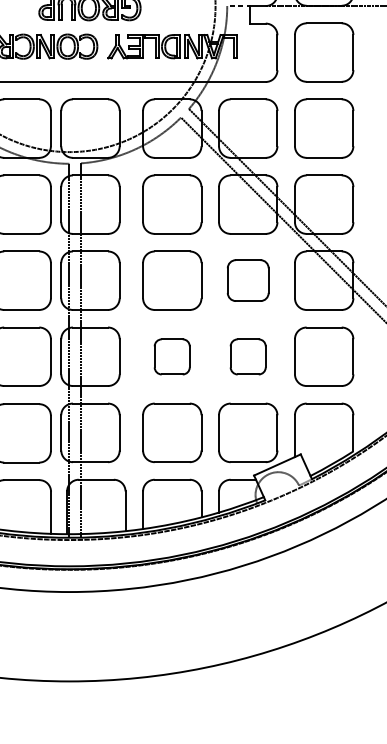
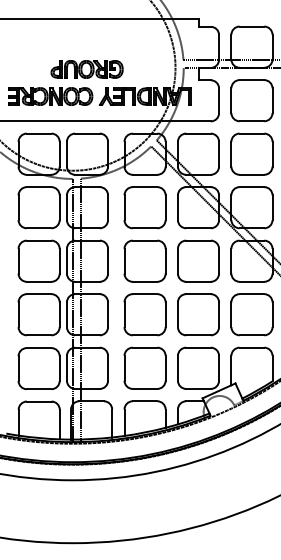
part: (248, 279) -> (198, 260), size x1.43
part: (171, 356) -> (144, 314), size x1.67
part: (248, 356) -> (198, 314), size x1.67

